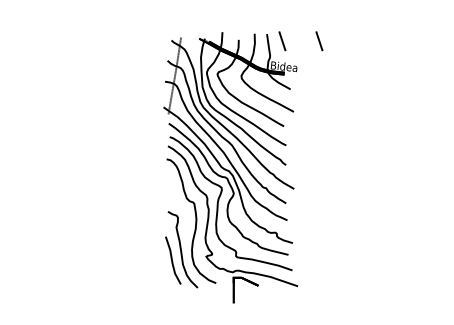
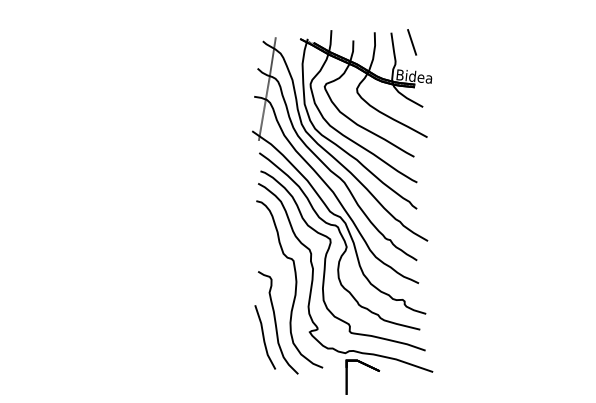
line: (319, 41) -> (461, 42), removed

